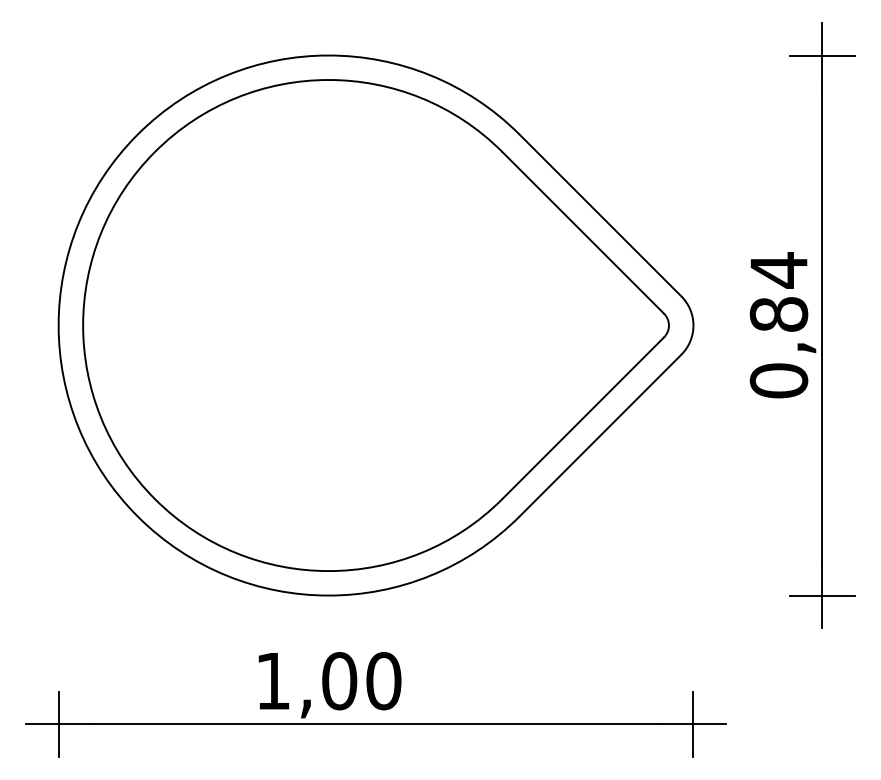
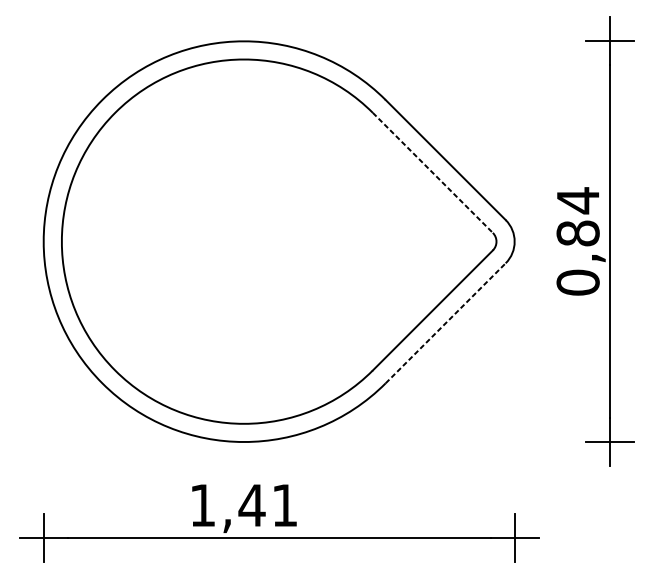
line: (583, 233) -> (433, 173), solid -> dashed
line: (600, 435) -> (445, 323), solid -> dashed
text: (361, 681) -> (268, 505), 1,00 -> 1,41

